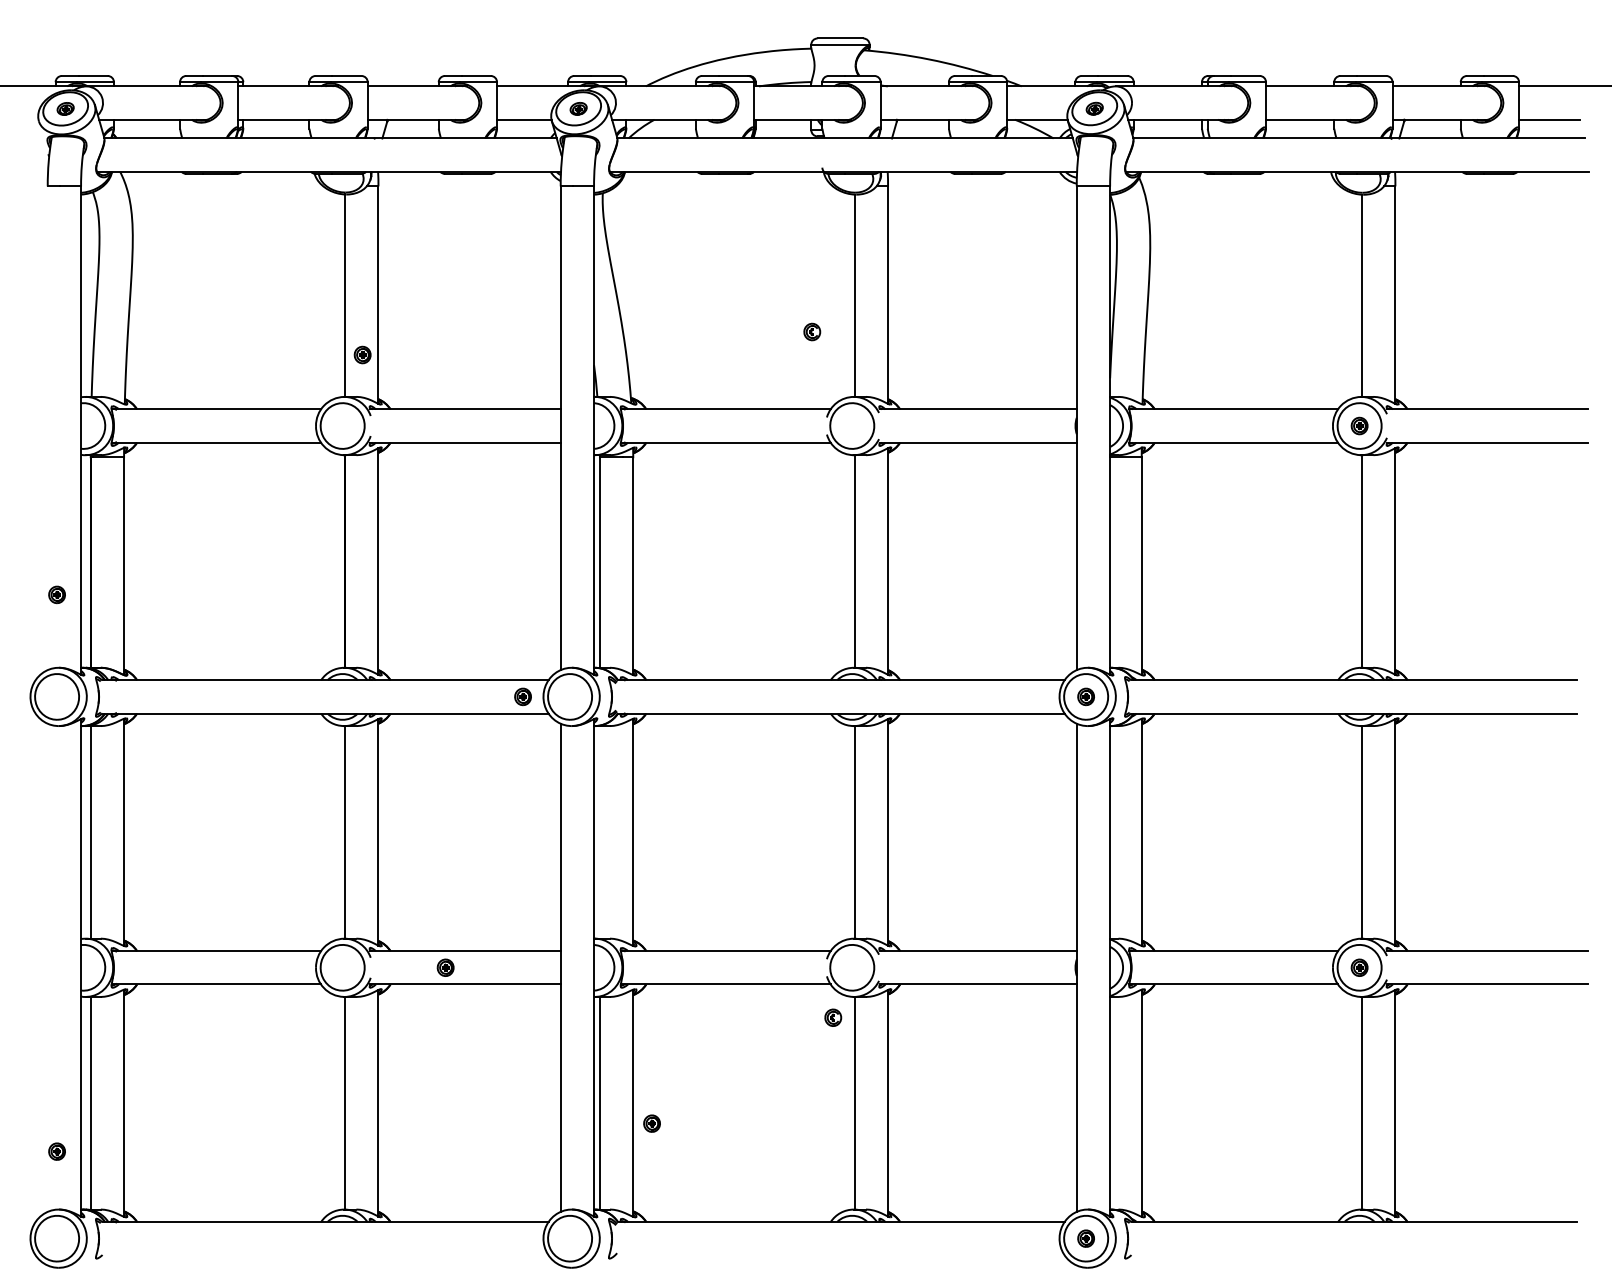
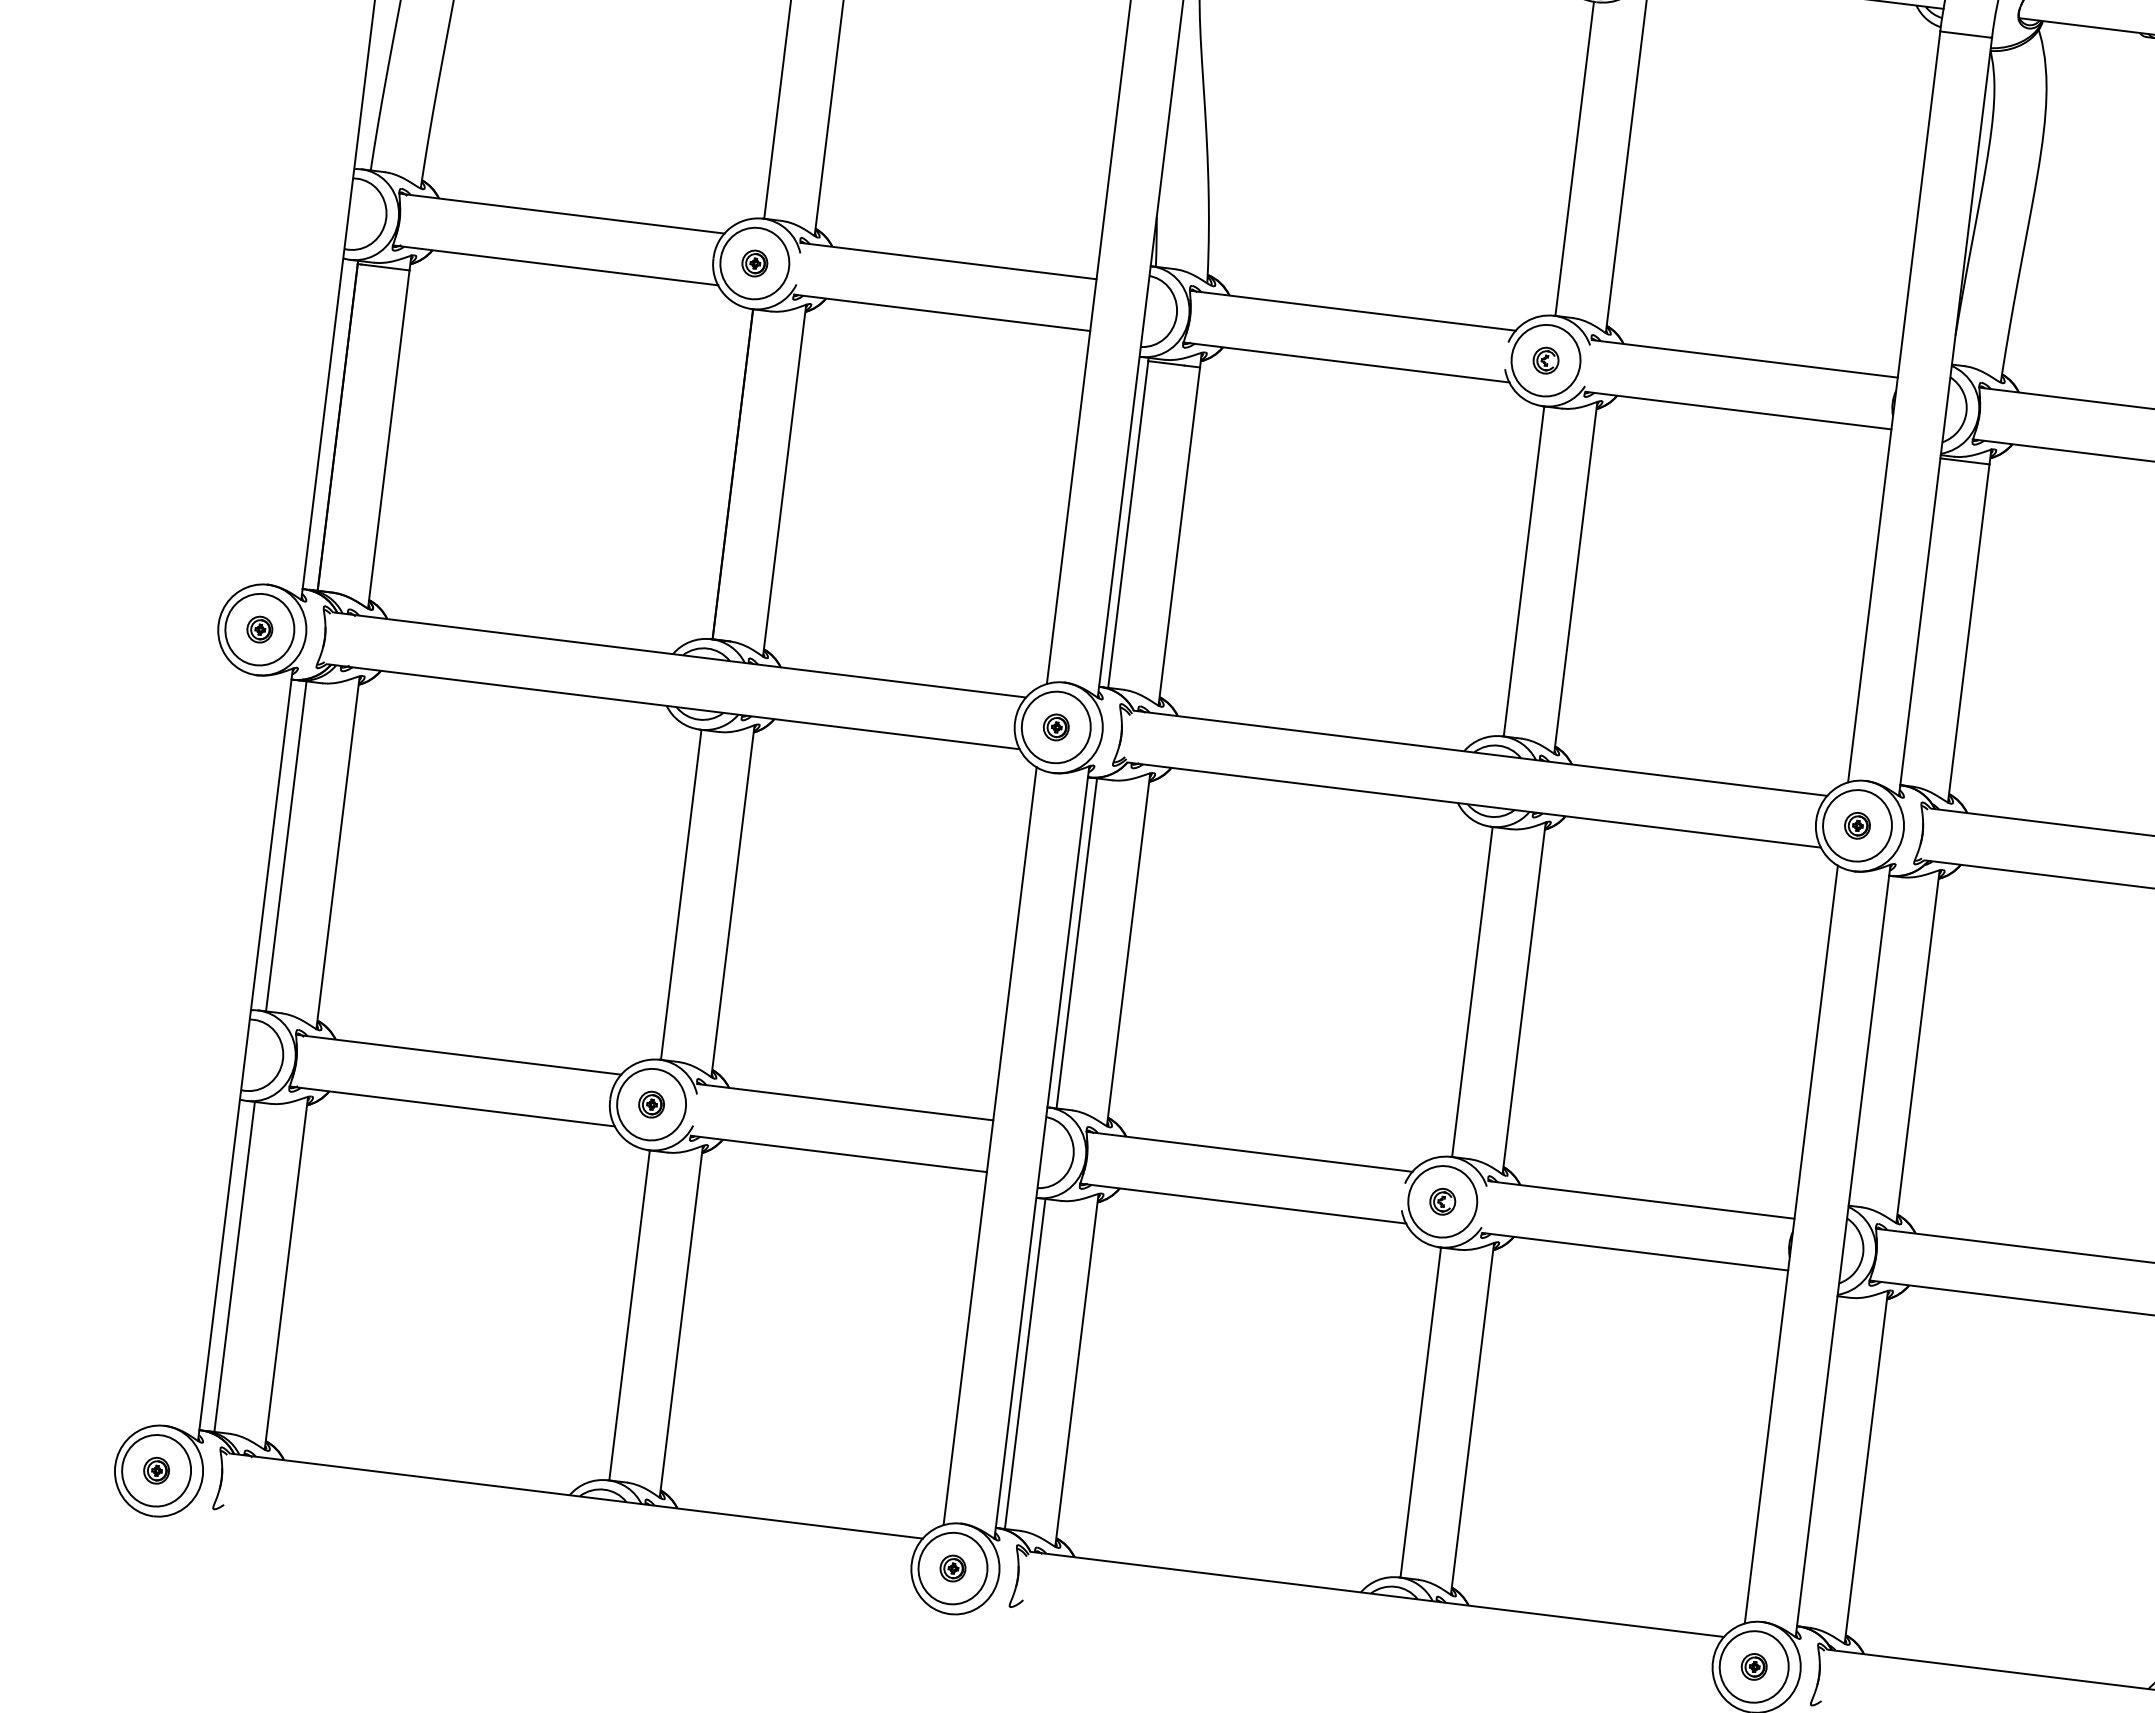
part: (812, 331) -> (1546, 359), moved
part: (362, 354) -> (754, 262), moved
part: (56, 594) -> (259, 628), moved
part: (522, 696) -> (1055, 726), moved
line: (599, 832) -> (1076, 943), added
part: (445, 967) -> (651, 1104), moved
part: (833, 1017) -> (1443, 1201), moved
part: (651, 1123) -> (952, 1568), moved
part: (56, 1151) -> (155, 1470), moved

